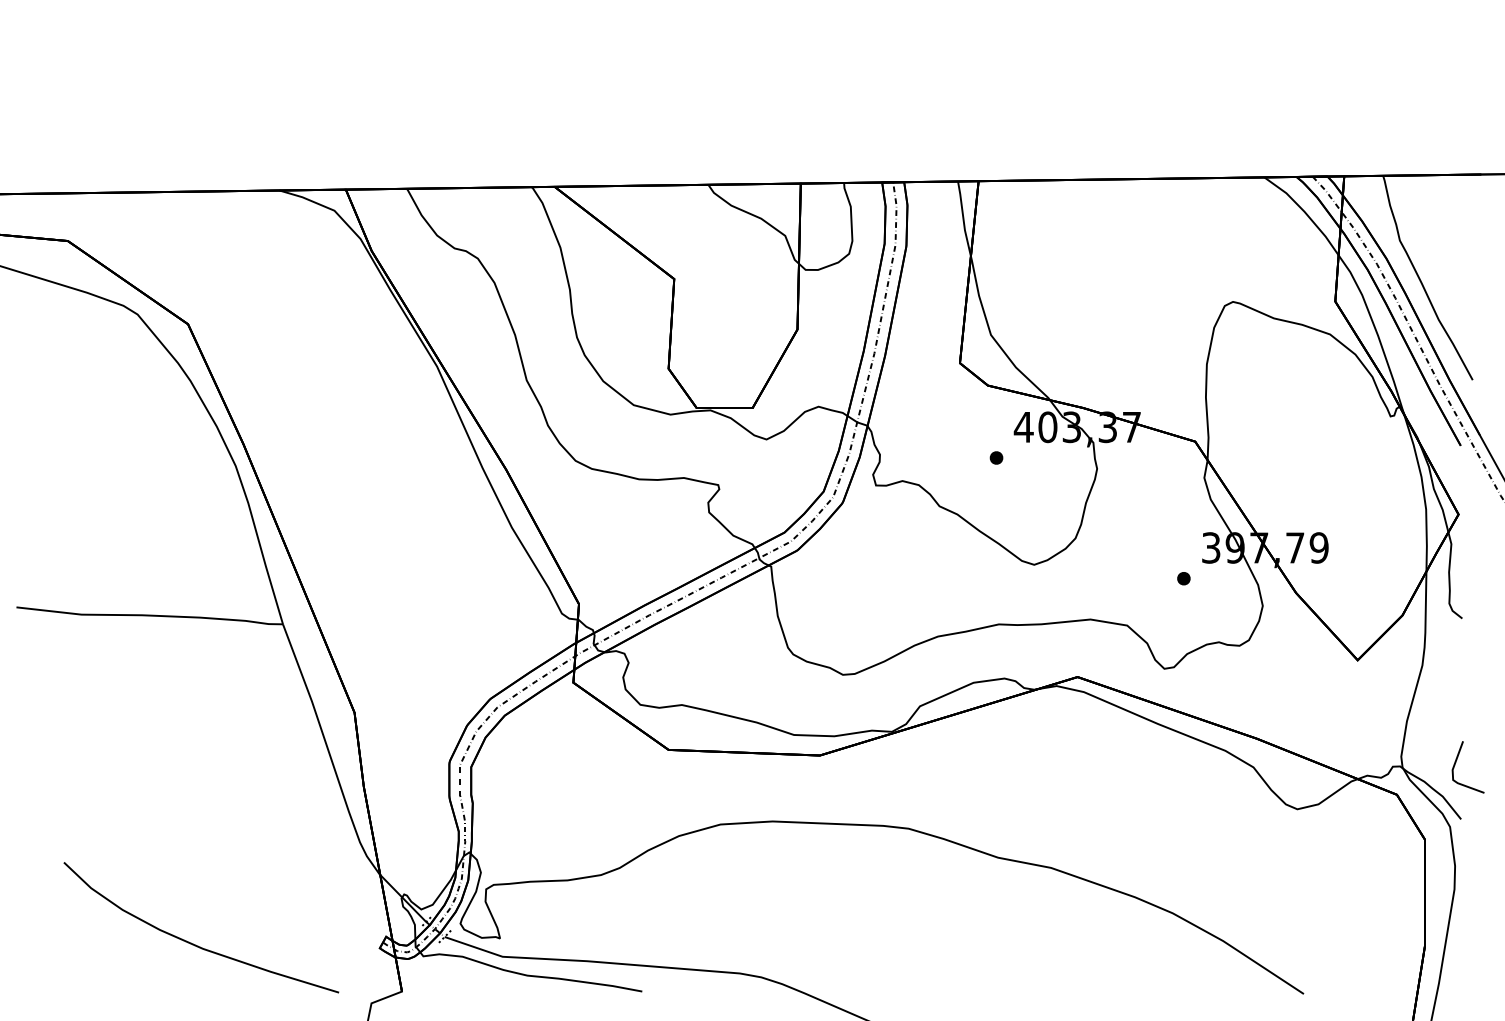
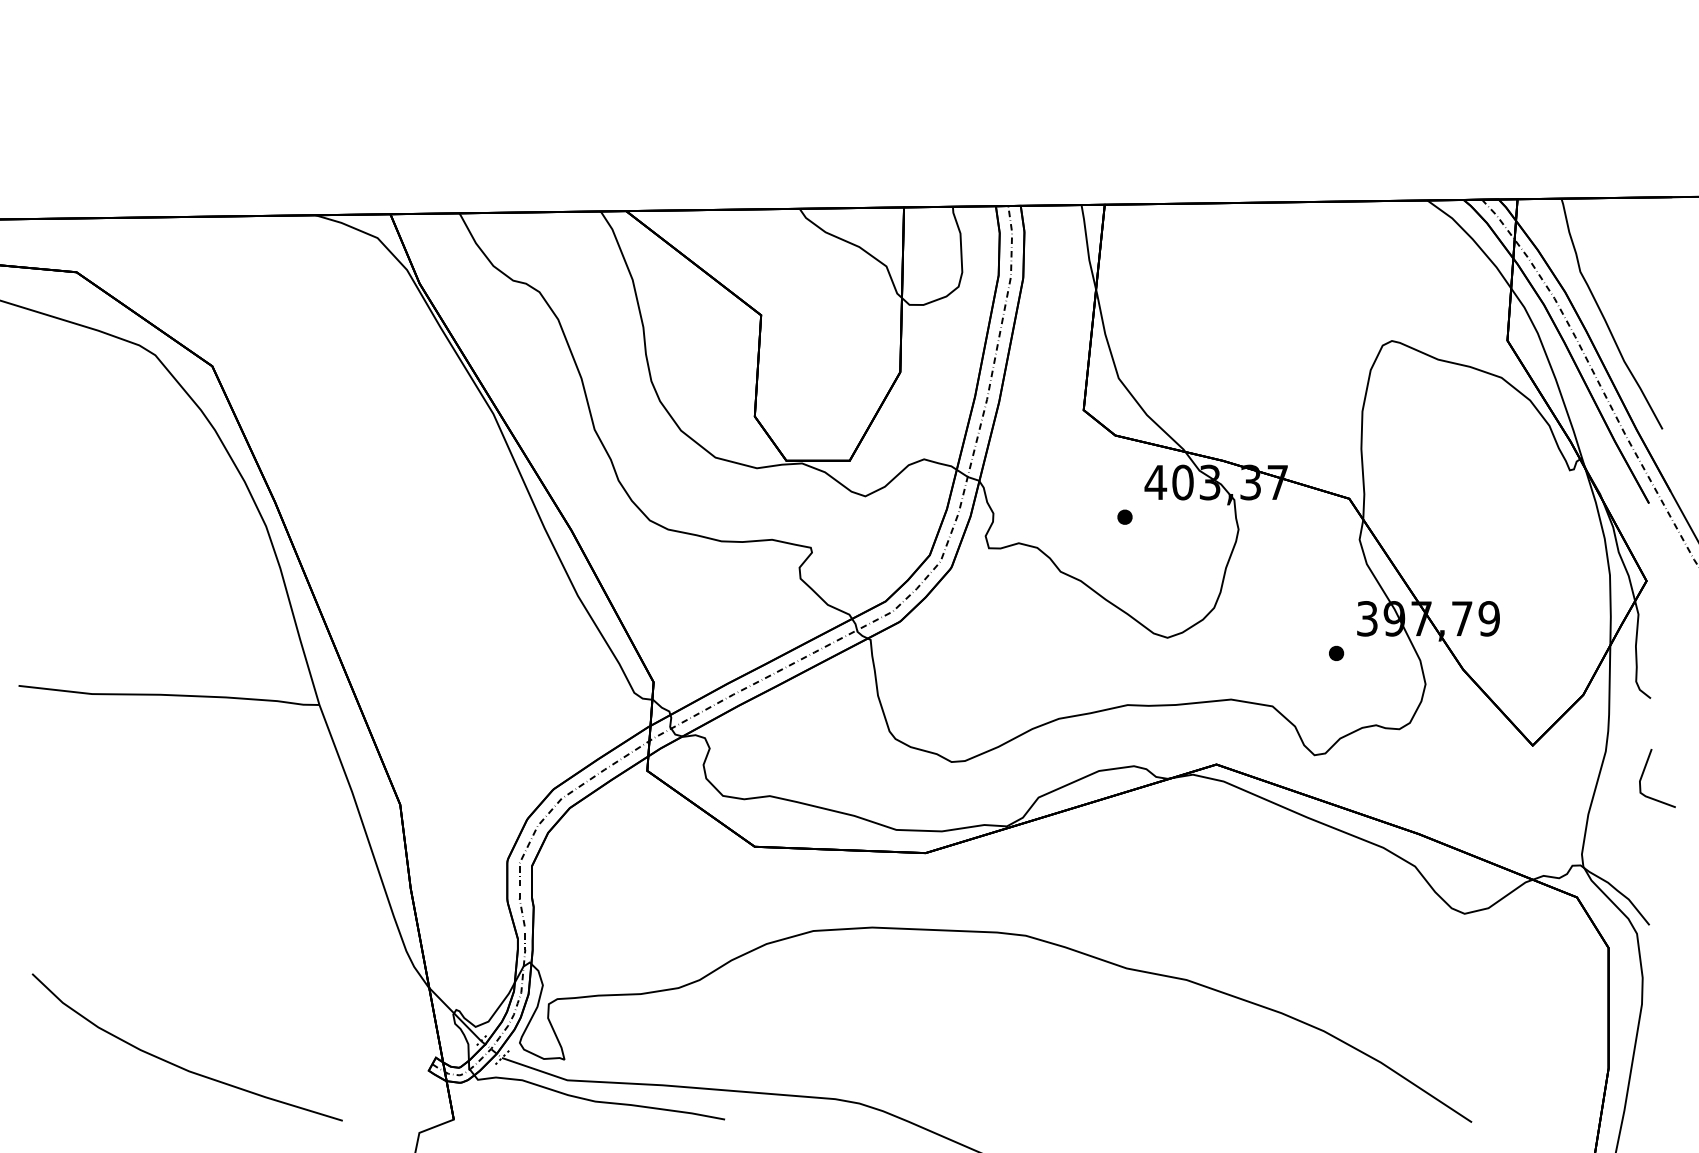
line: (1456, 762) -> (1644, 772), moved
curve: (193, 943) -> (178, 1065), moved

